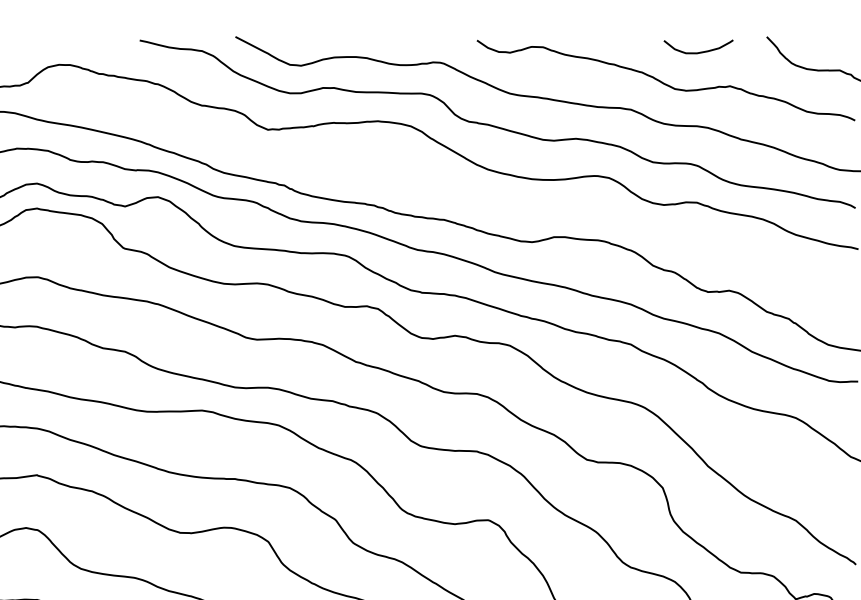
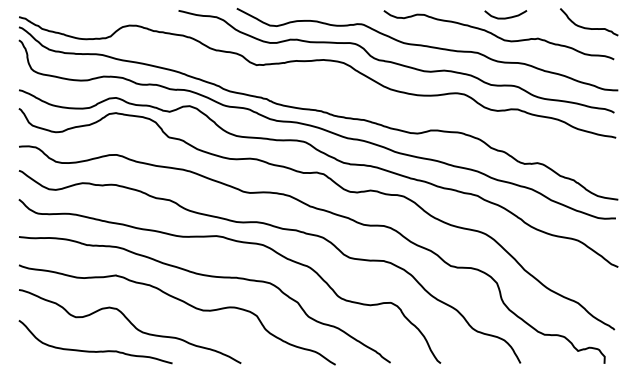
curve: (698, 51) -> (505, 17), moved

